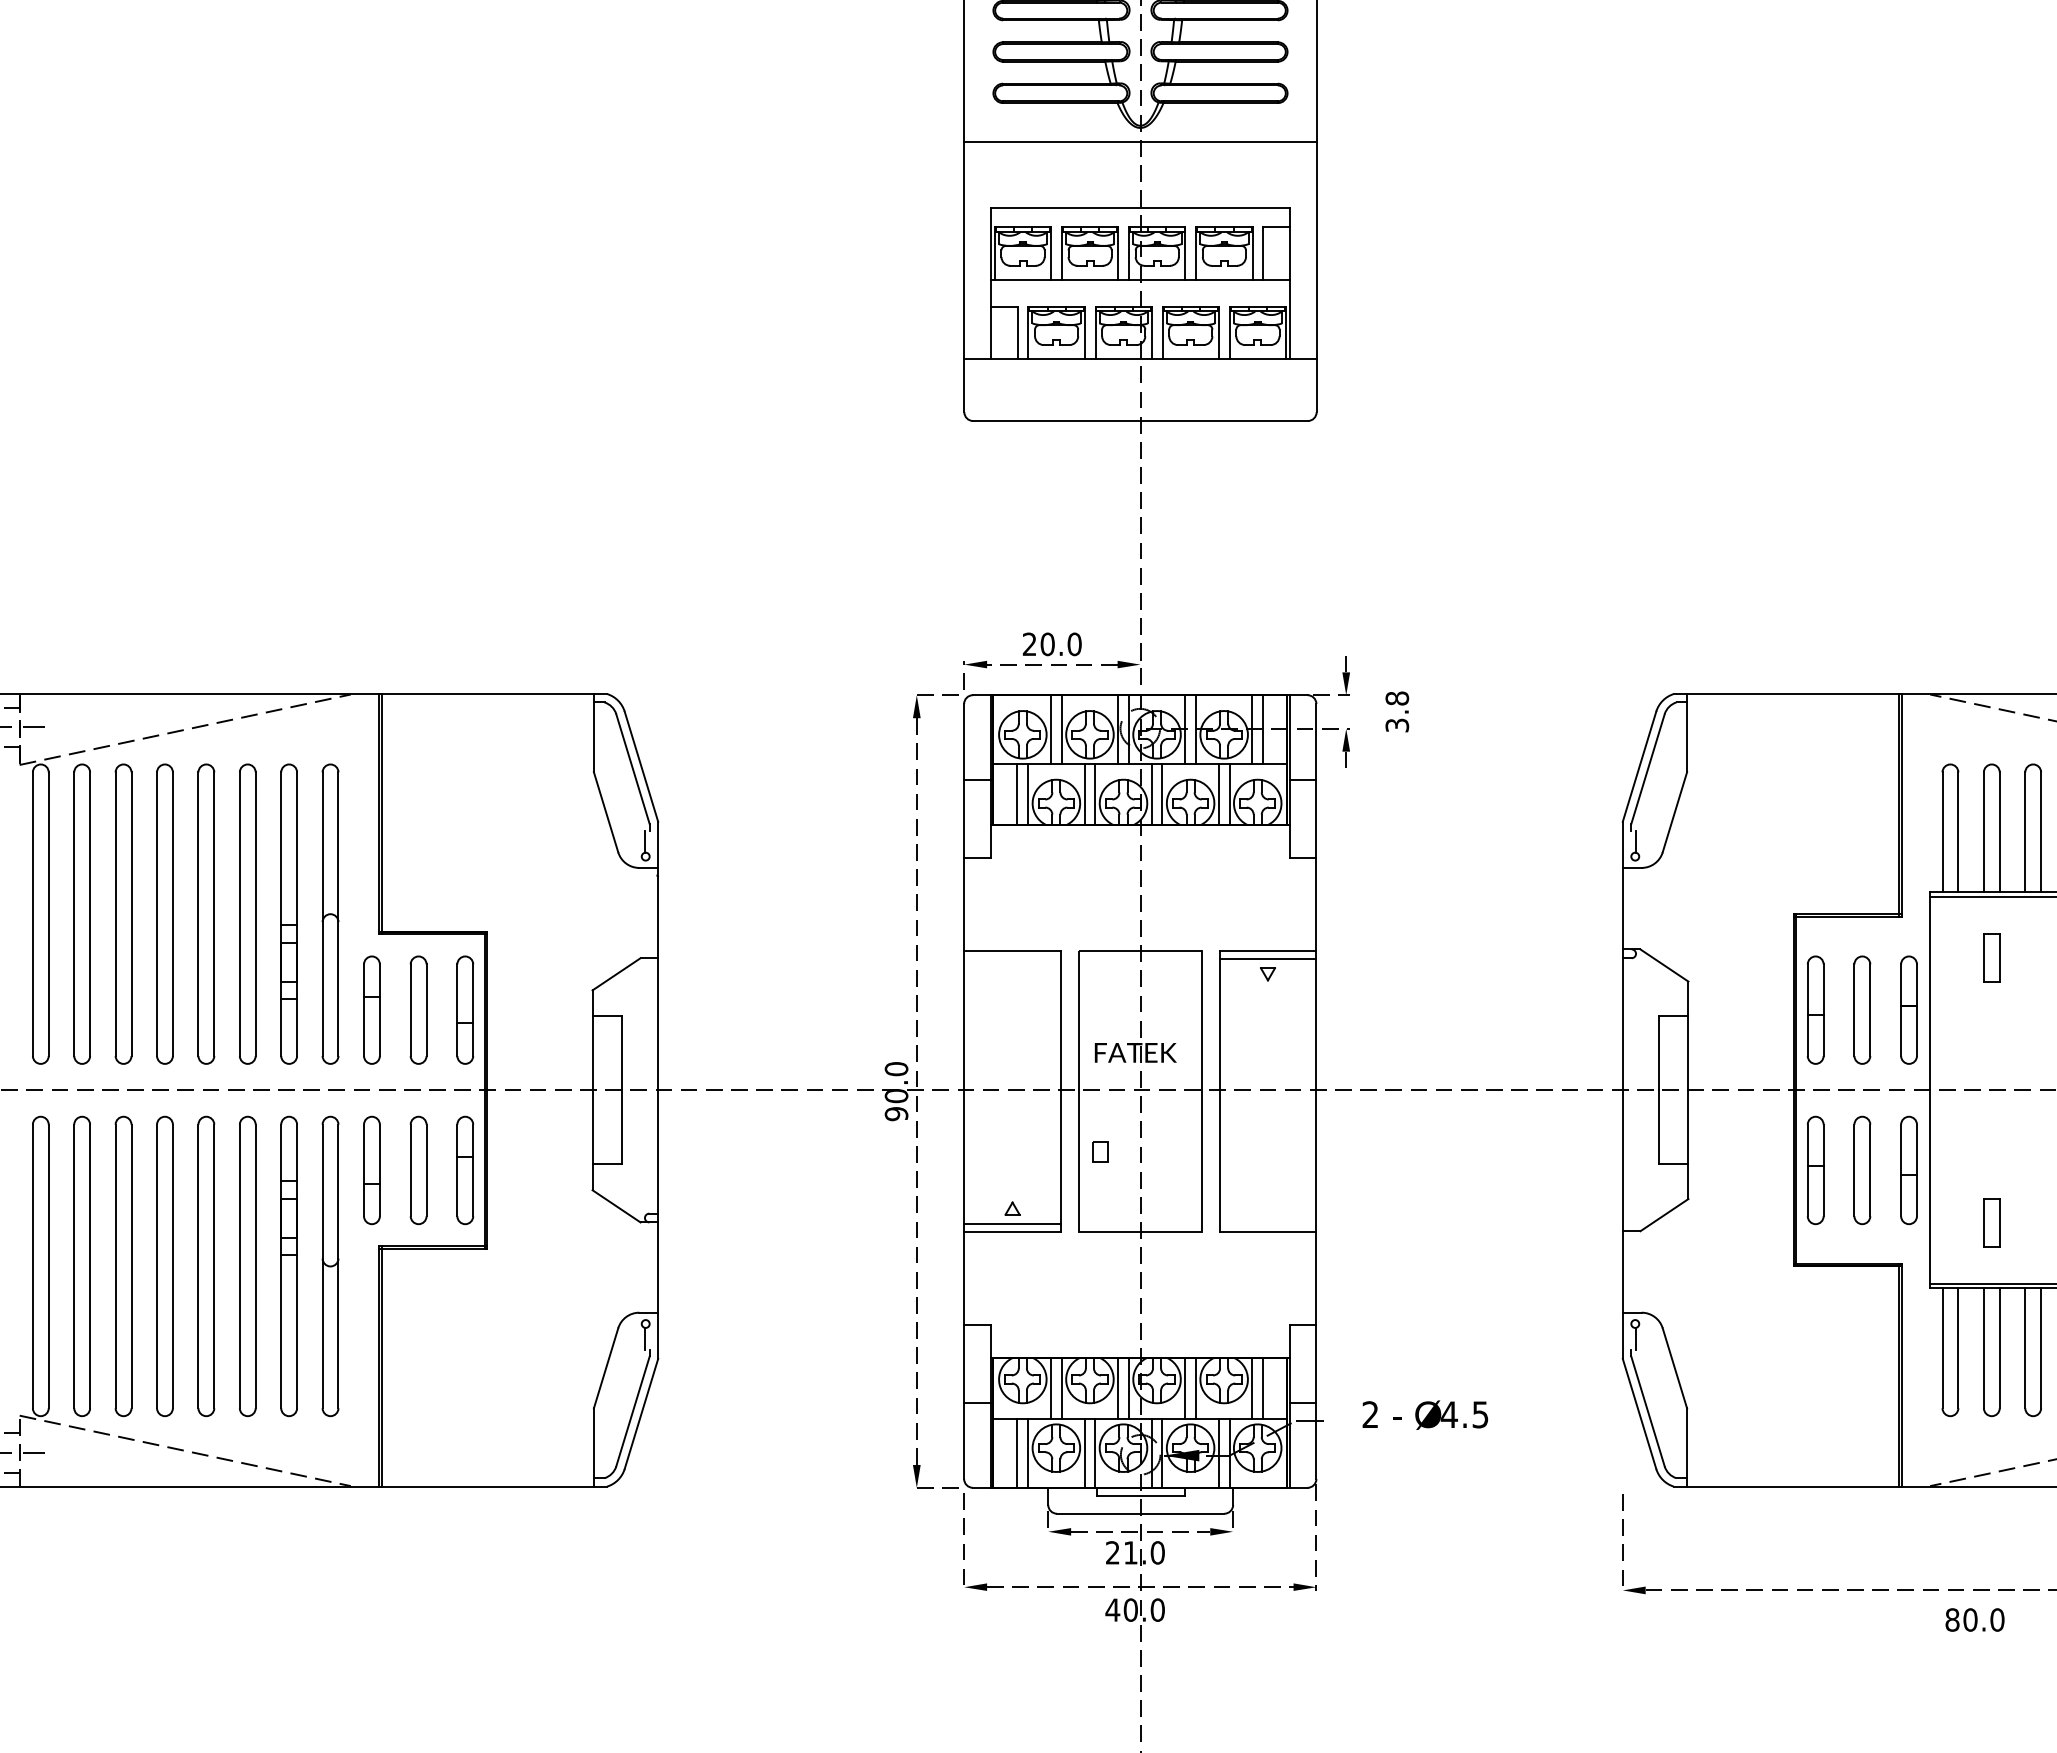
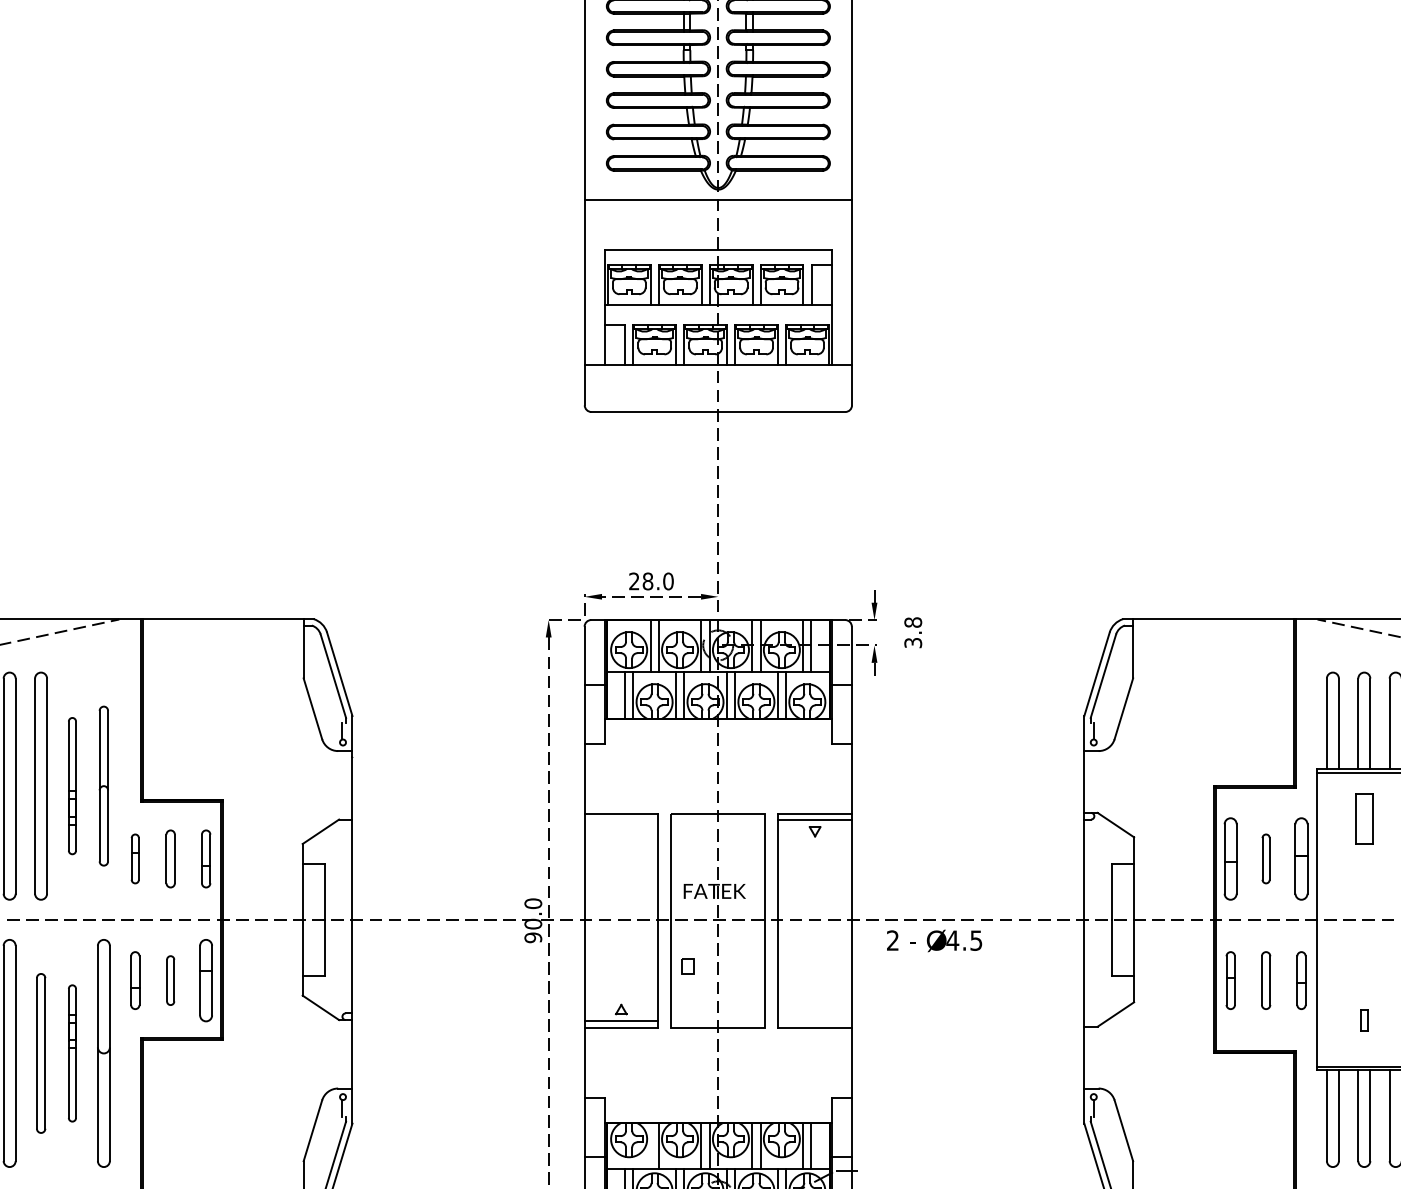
text: (1047, 644) -> (647, 581), 20.0 -> 28.0
part: (288, 913) -> (71, 785), size x0.6
part: (330, 913) -> (103, 785), size x0.7
part: (1991, 957) -> (1364, 819), size x1.4
part: (371, 1009) -> (134, 858), size x0.6
part: (418, 1009) -> (170, 858), size x0.7
part: (465, 1009) -> (206, 858), size x0.7
part: (1862, 1009) -> (1266, 858), size x0.6
part: (371, 1170) -> (134, 980), size x0.7
part: (418, 1170) -> (170, 980), size x0.6
part: (1815, 1170) -> (1230, 980), size x0.7
part: (1862, 1170) -> (1266, 980), size x0.7
part: (1908, 1170) -> (1301, 980), size x0.7
part: (1991, 1222) -> (1364, 1020), size x0.6
part: (247, 1266) -> (40, 1053), size x0.7
part: (288, 1266) -> (71, 1053), size x0.6
line: (1051, 1388) -> (650, 1146), removed
text: (1425, 1414) -> (934, 940), moved

